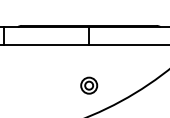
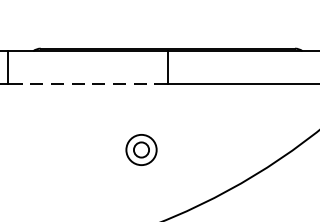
line: (46, 44) -> (87, 83), solid -> dashed
part: (89, 85) -> (142, 149), moved

